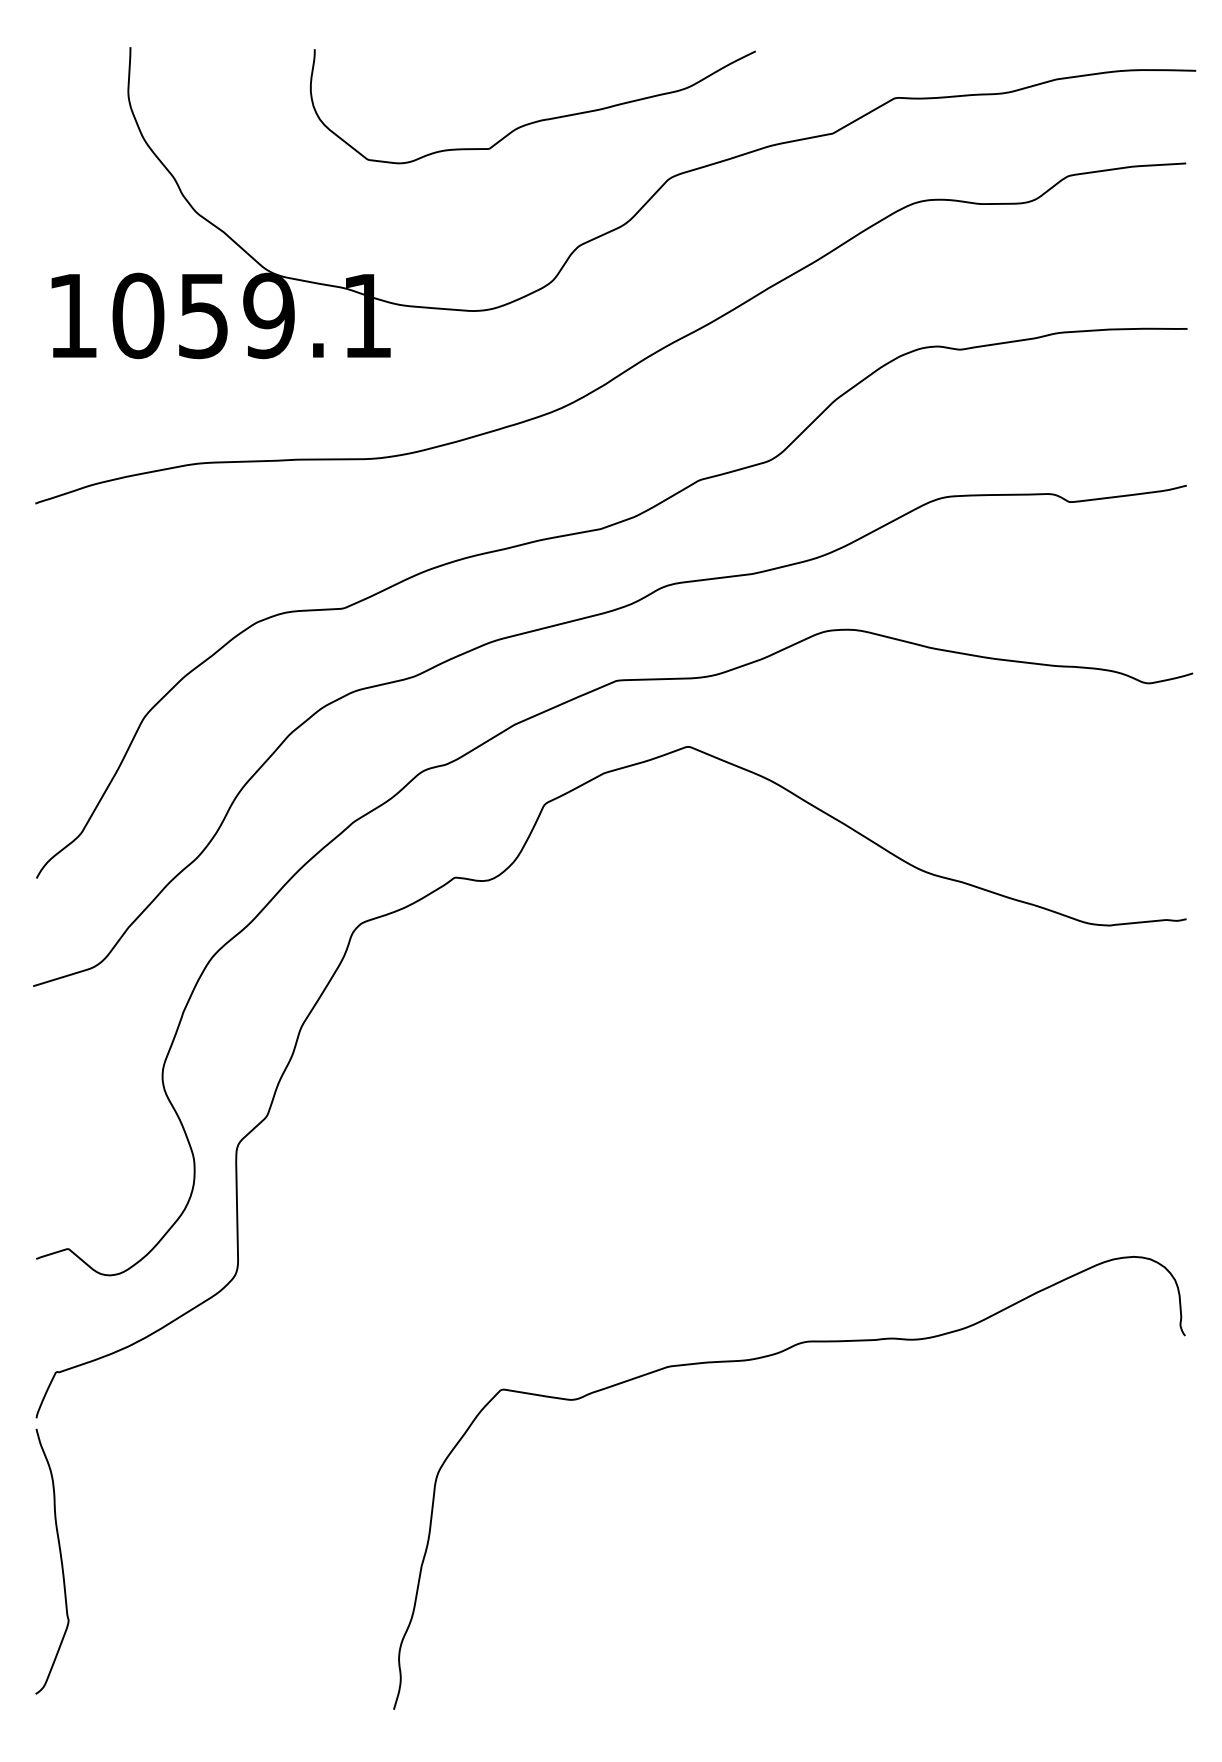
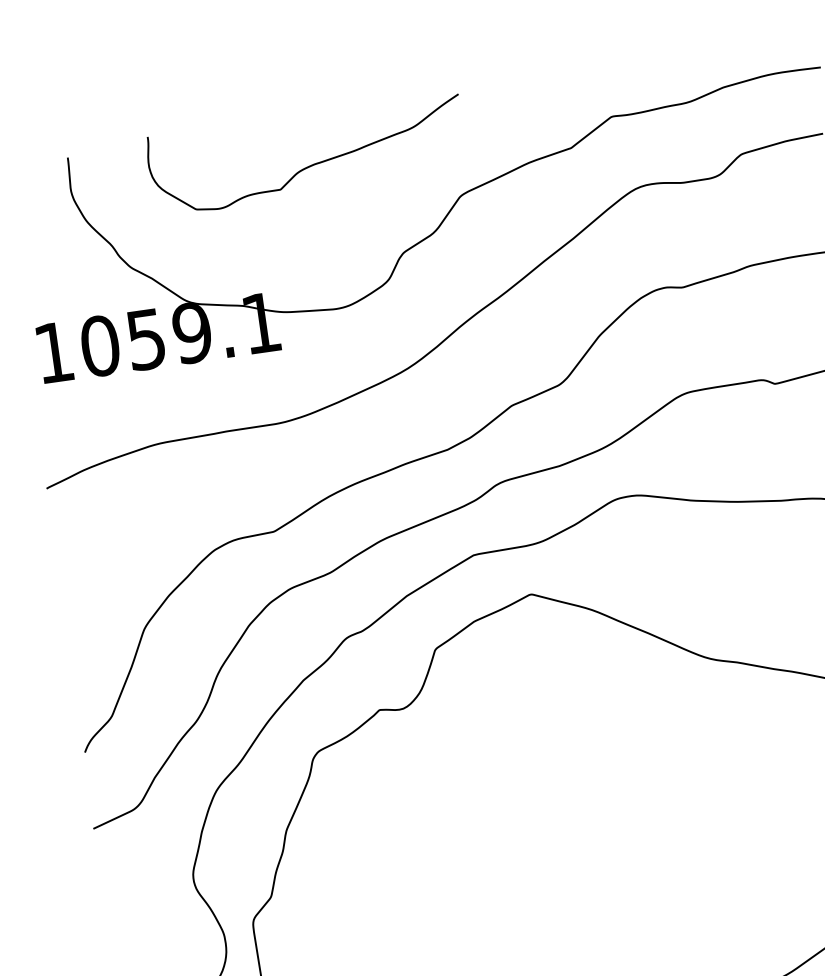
curve: (536, 120) -> (311, 164), moved

